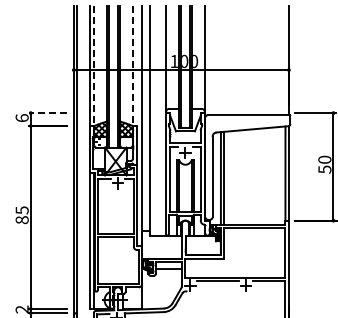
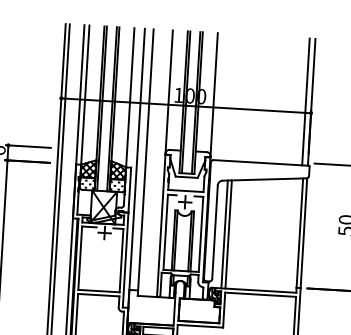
line: (283, 60) -> (305, 101), added
line: (94, 67) -> (85, 96), dashed -> solid
line: (132, 67) -> (129, 99), dashed -> solid
line: (47, 113) -> (27, 146), dashed -> solid

